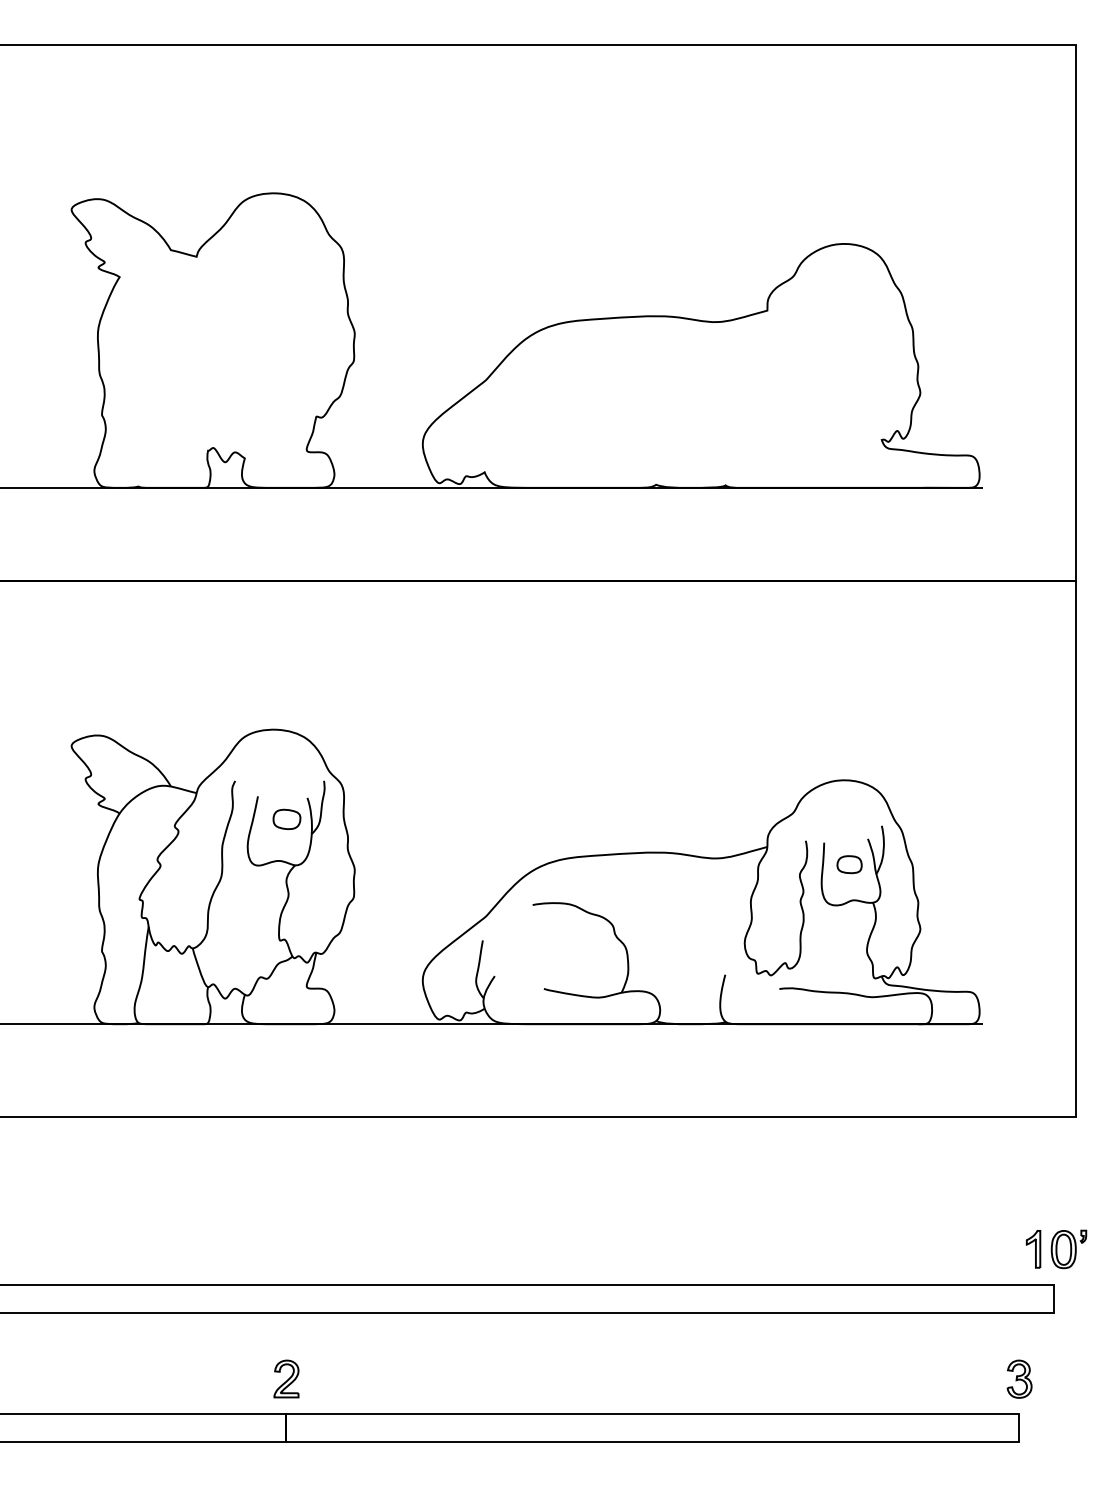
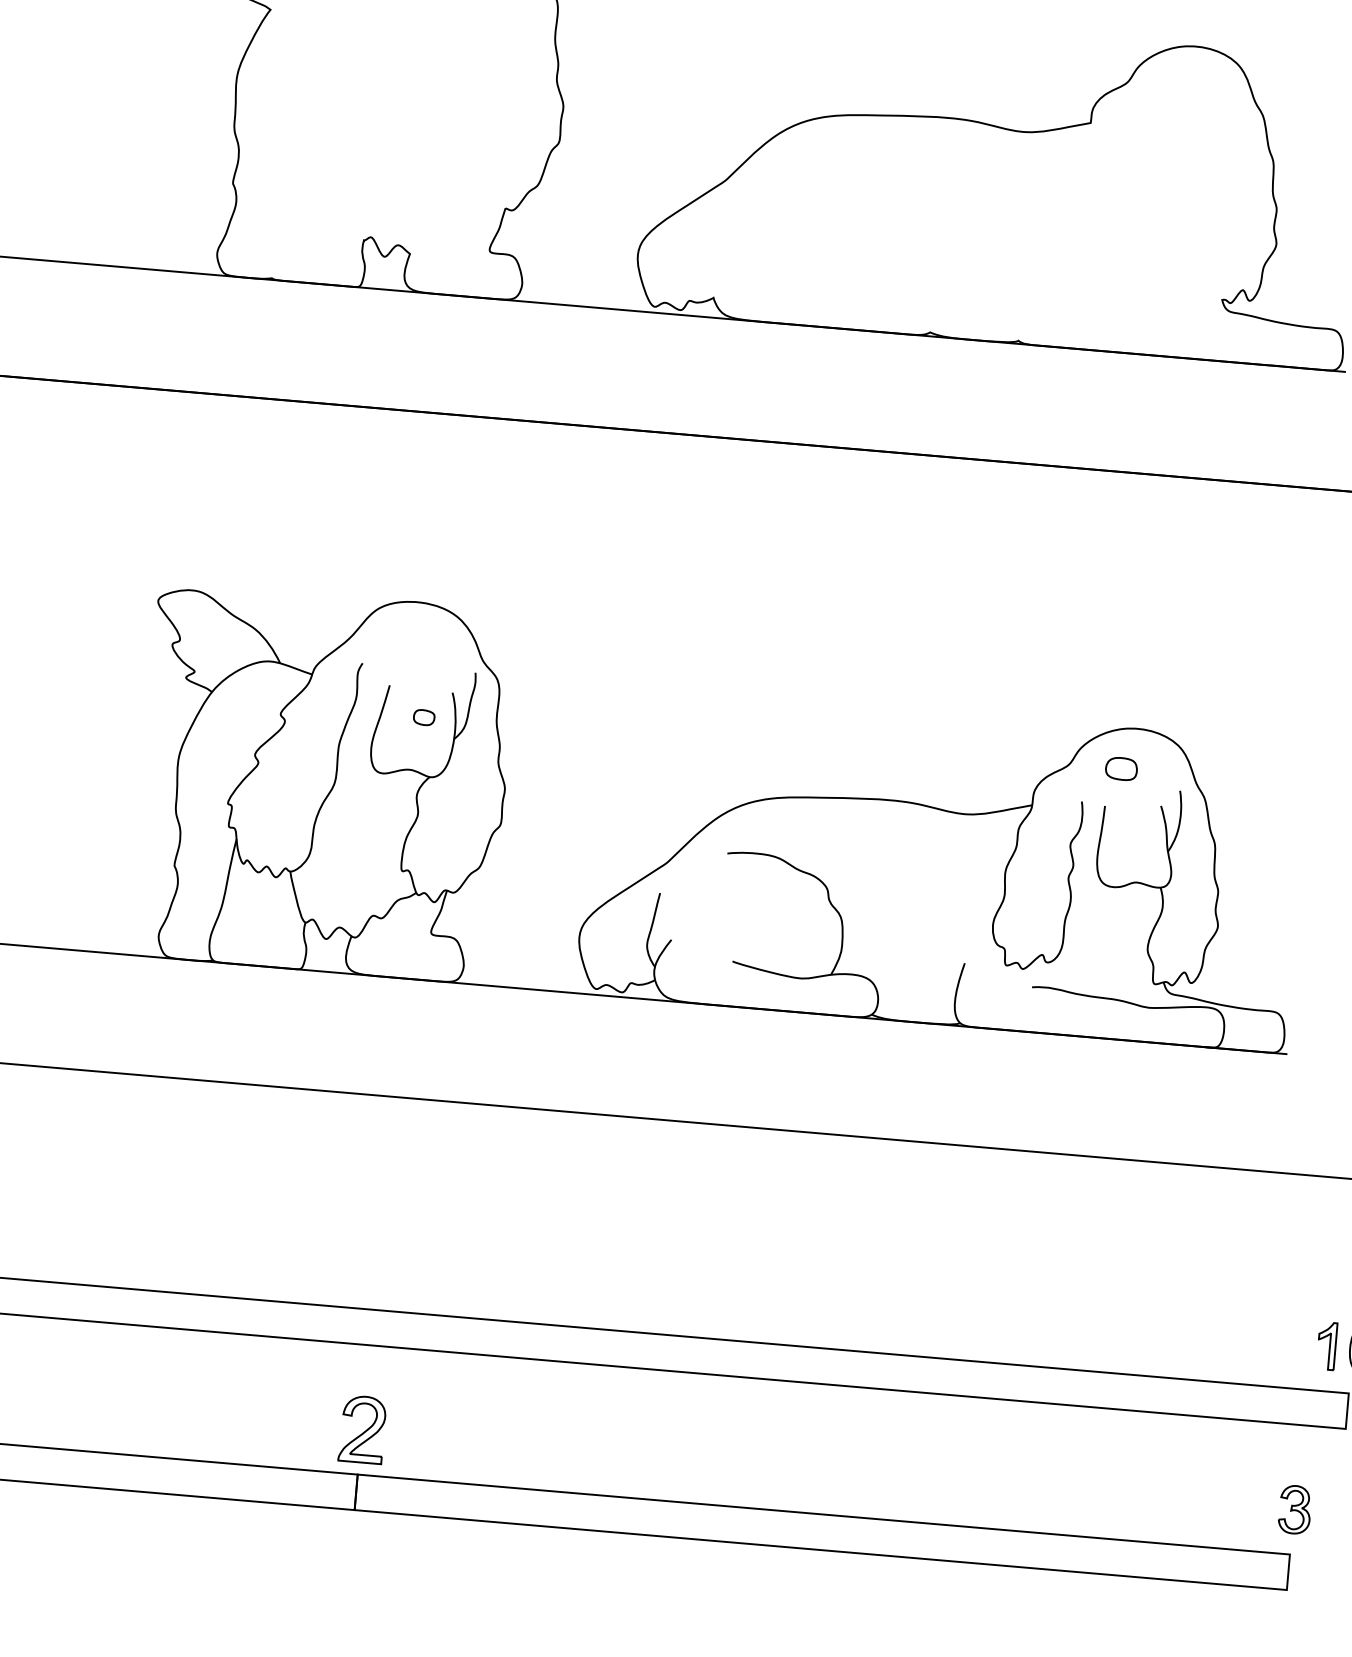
part: (286, 818) -> (423, 716), size x0.6
part: (849, 864) -> (1121, 768), moved
part: (286, 1378) -> (362, 1428), size x1.4

